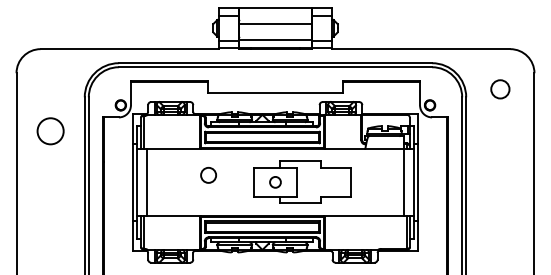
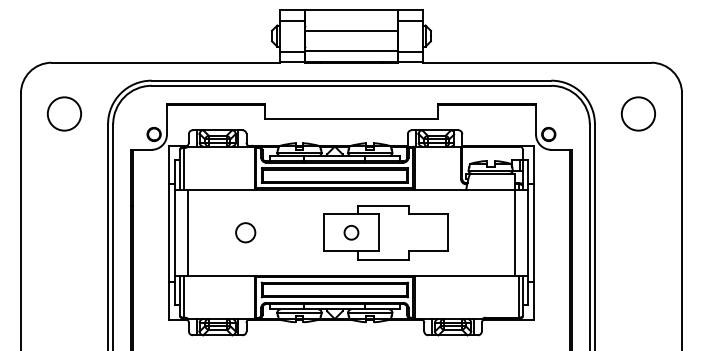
circle: (500, 89) -> (638, 114), size x1.43
circle: (50, 131) -> (64, 114), moved
circle: (208, 175) -> (245, 232), moved

